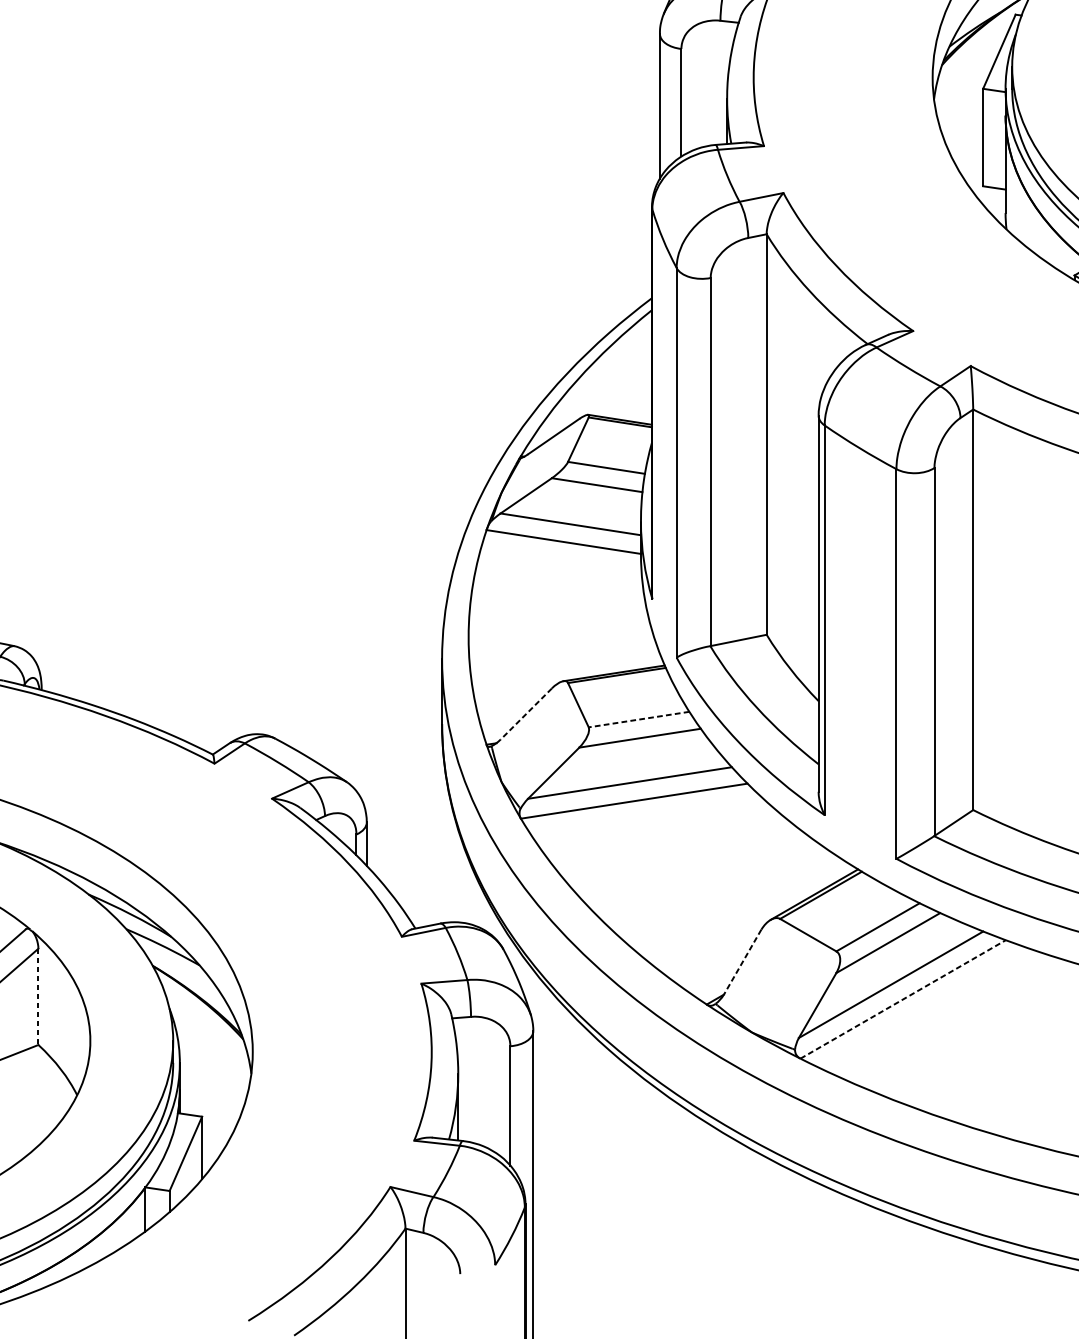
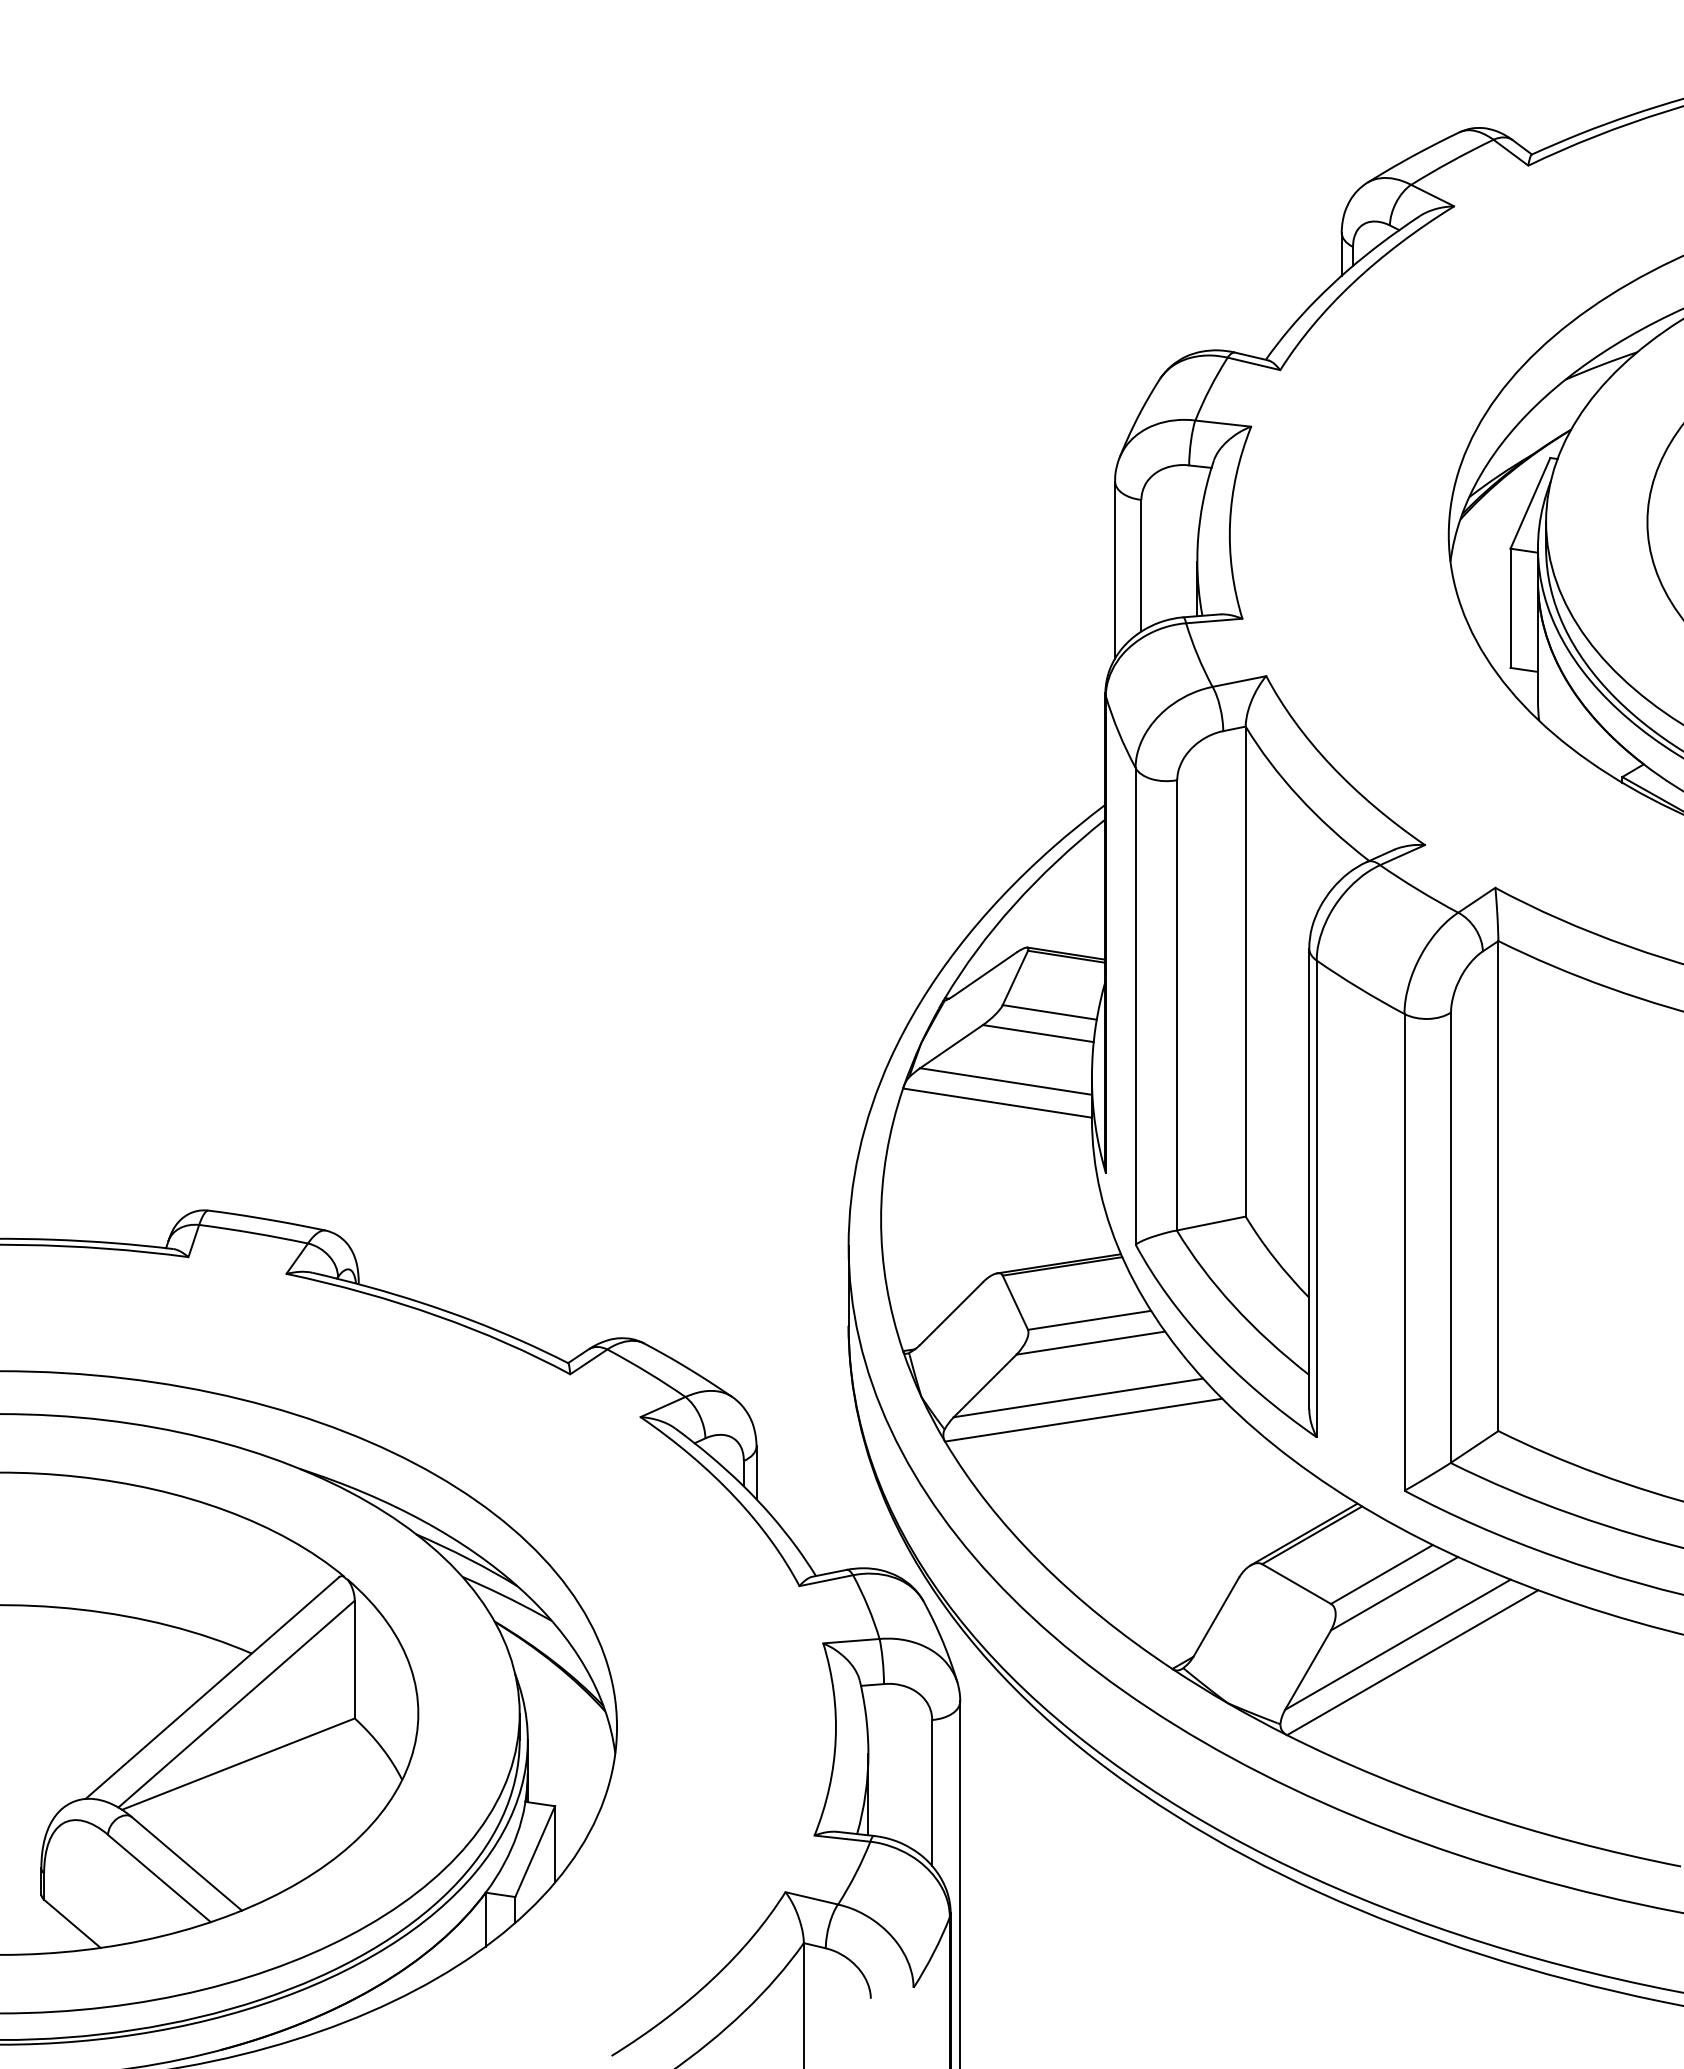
line: (526, 713) -> (951, 1313), dashed -> solid
line: (638, 719) -> (1089, 1320), dashed -> solid
line: (742, 962) -> (1216, 1617), dashed -> solid
line: (38, 996) -> (354, 1659), dashed -> solid
line: (903, 999) -> (1412, 1662), dashed -> solid

